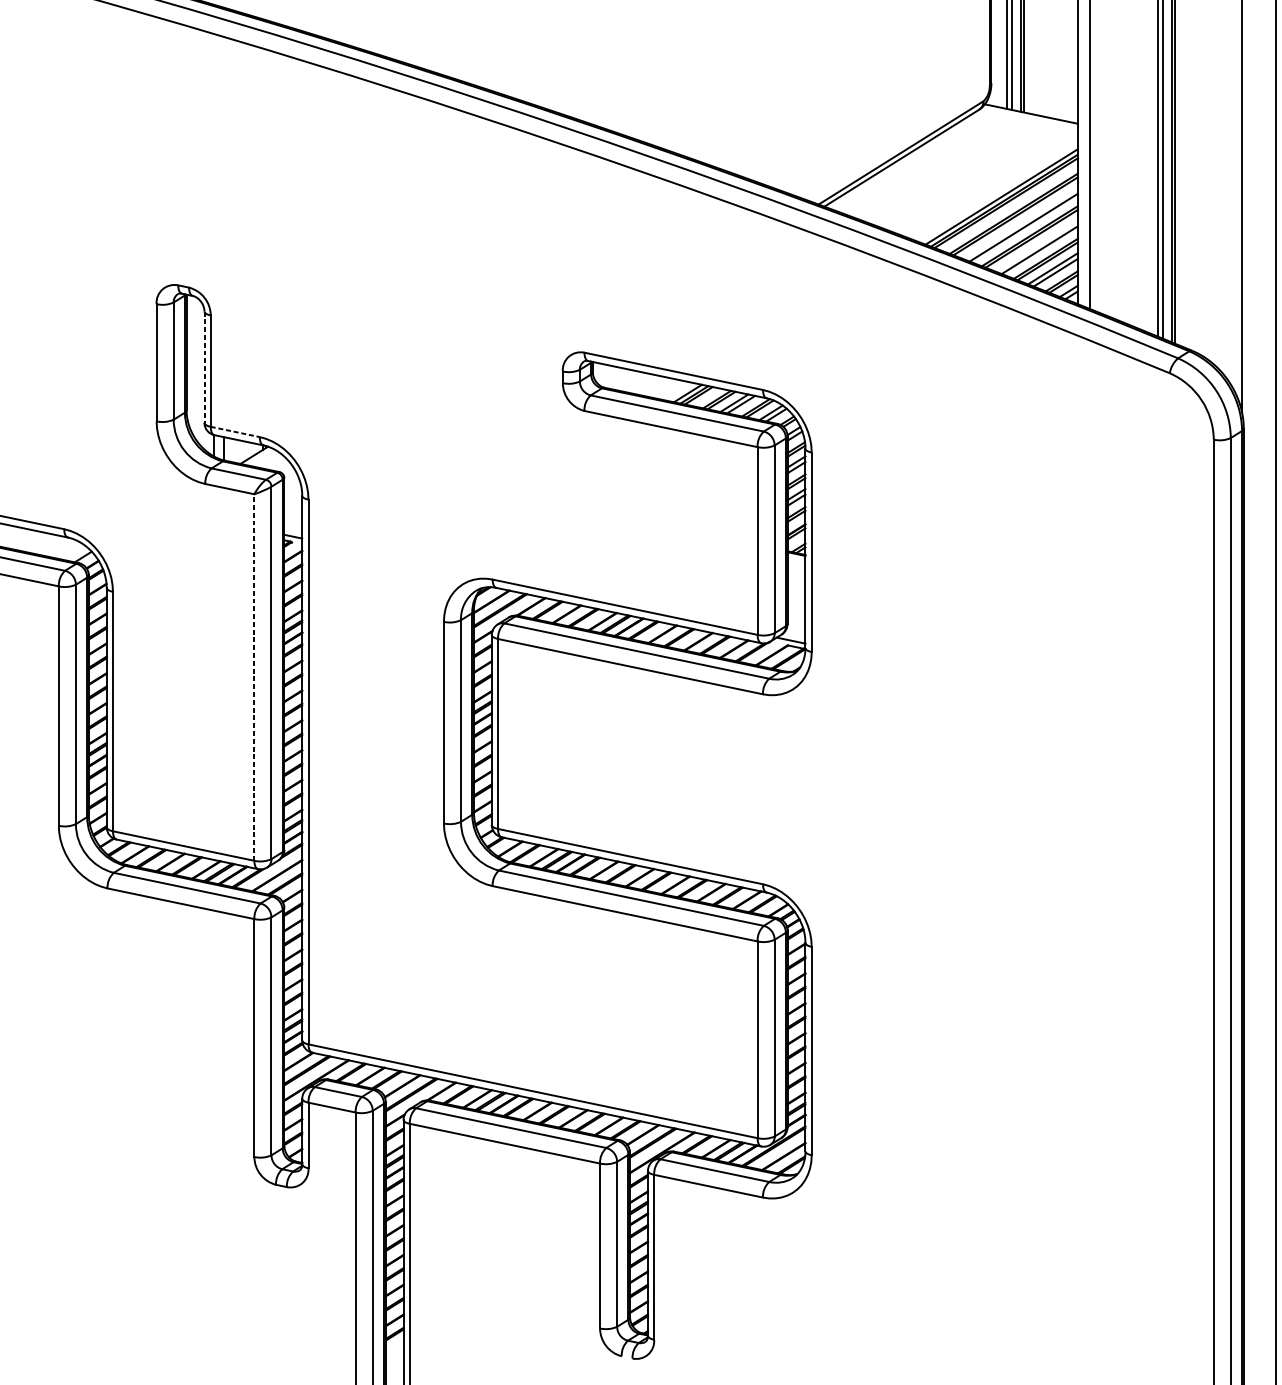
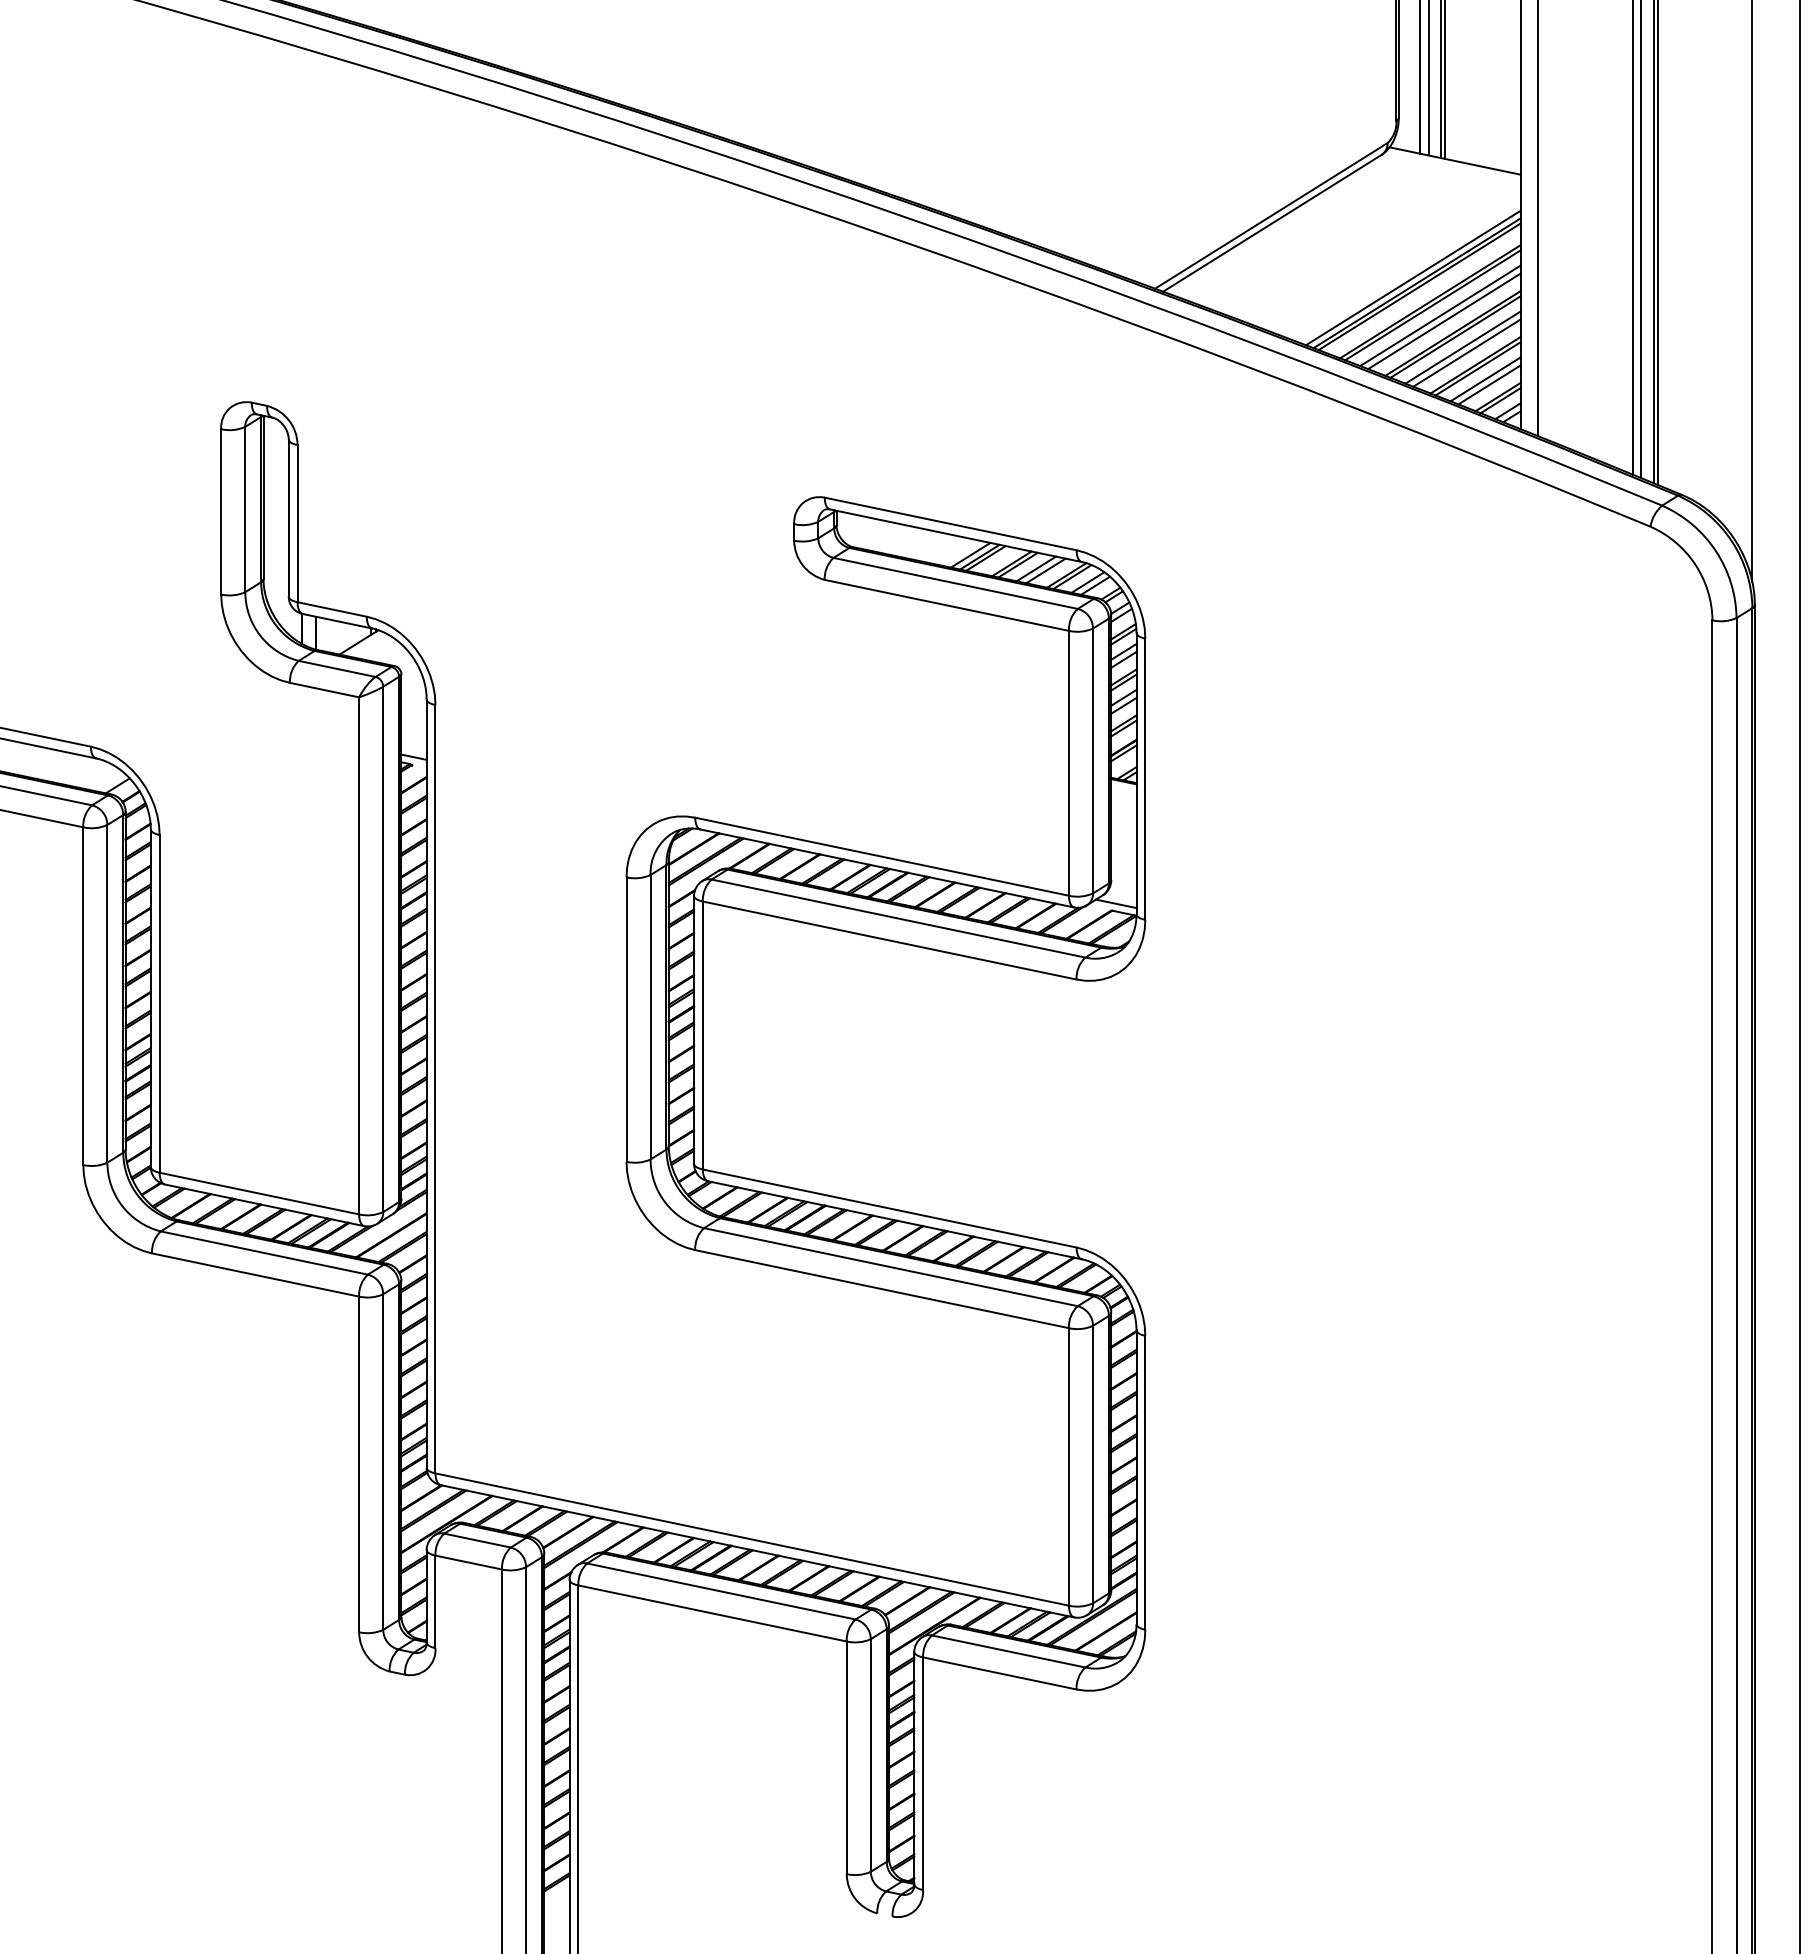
line: (1020, 223) -> (1440, 315), added
line: (1036, 246) -> (1462, 347), added
line: (204, 367) -> (288, 518), dashed -> solid
line: (235, 431) -> (332, 609), dashed -> solid
line: (254, 677) -> (359, 955), dashed -> solid

